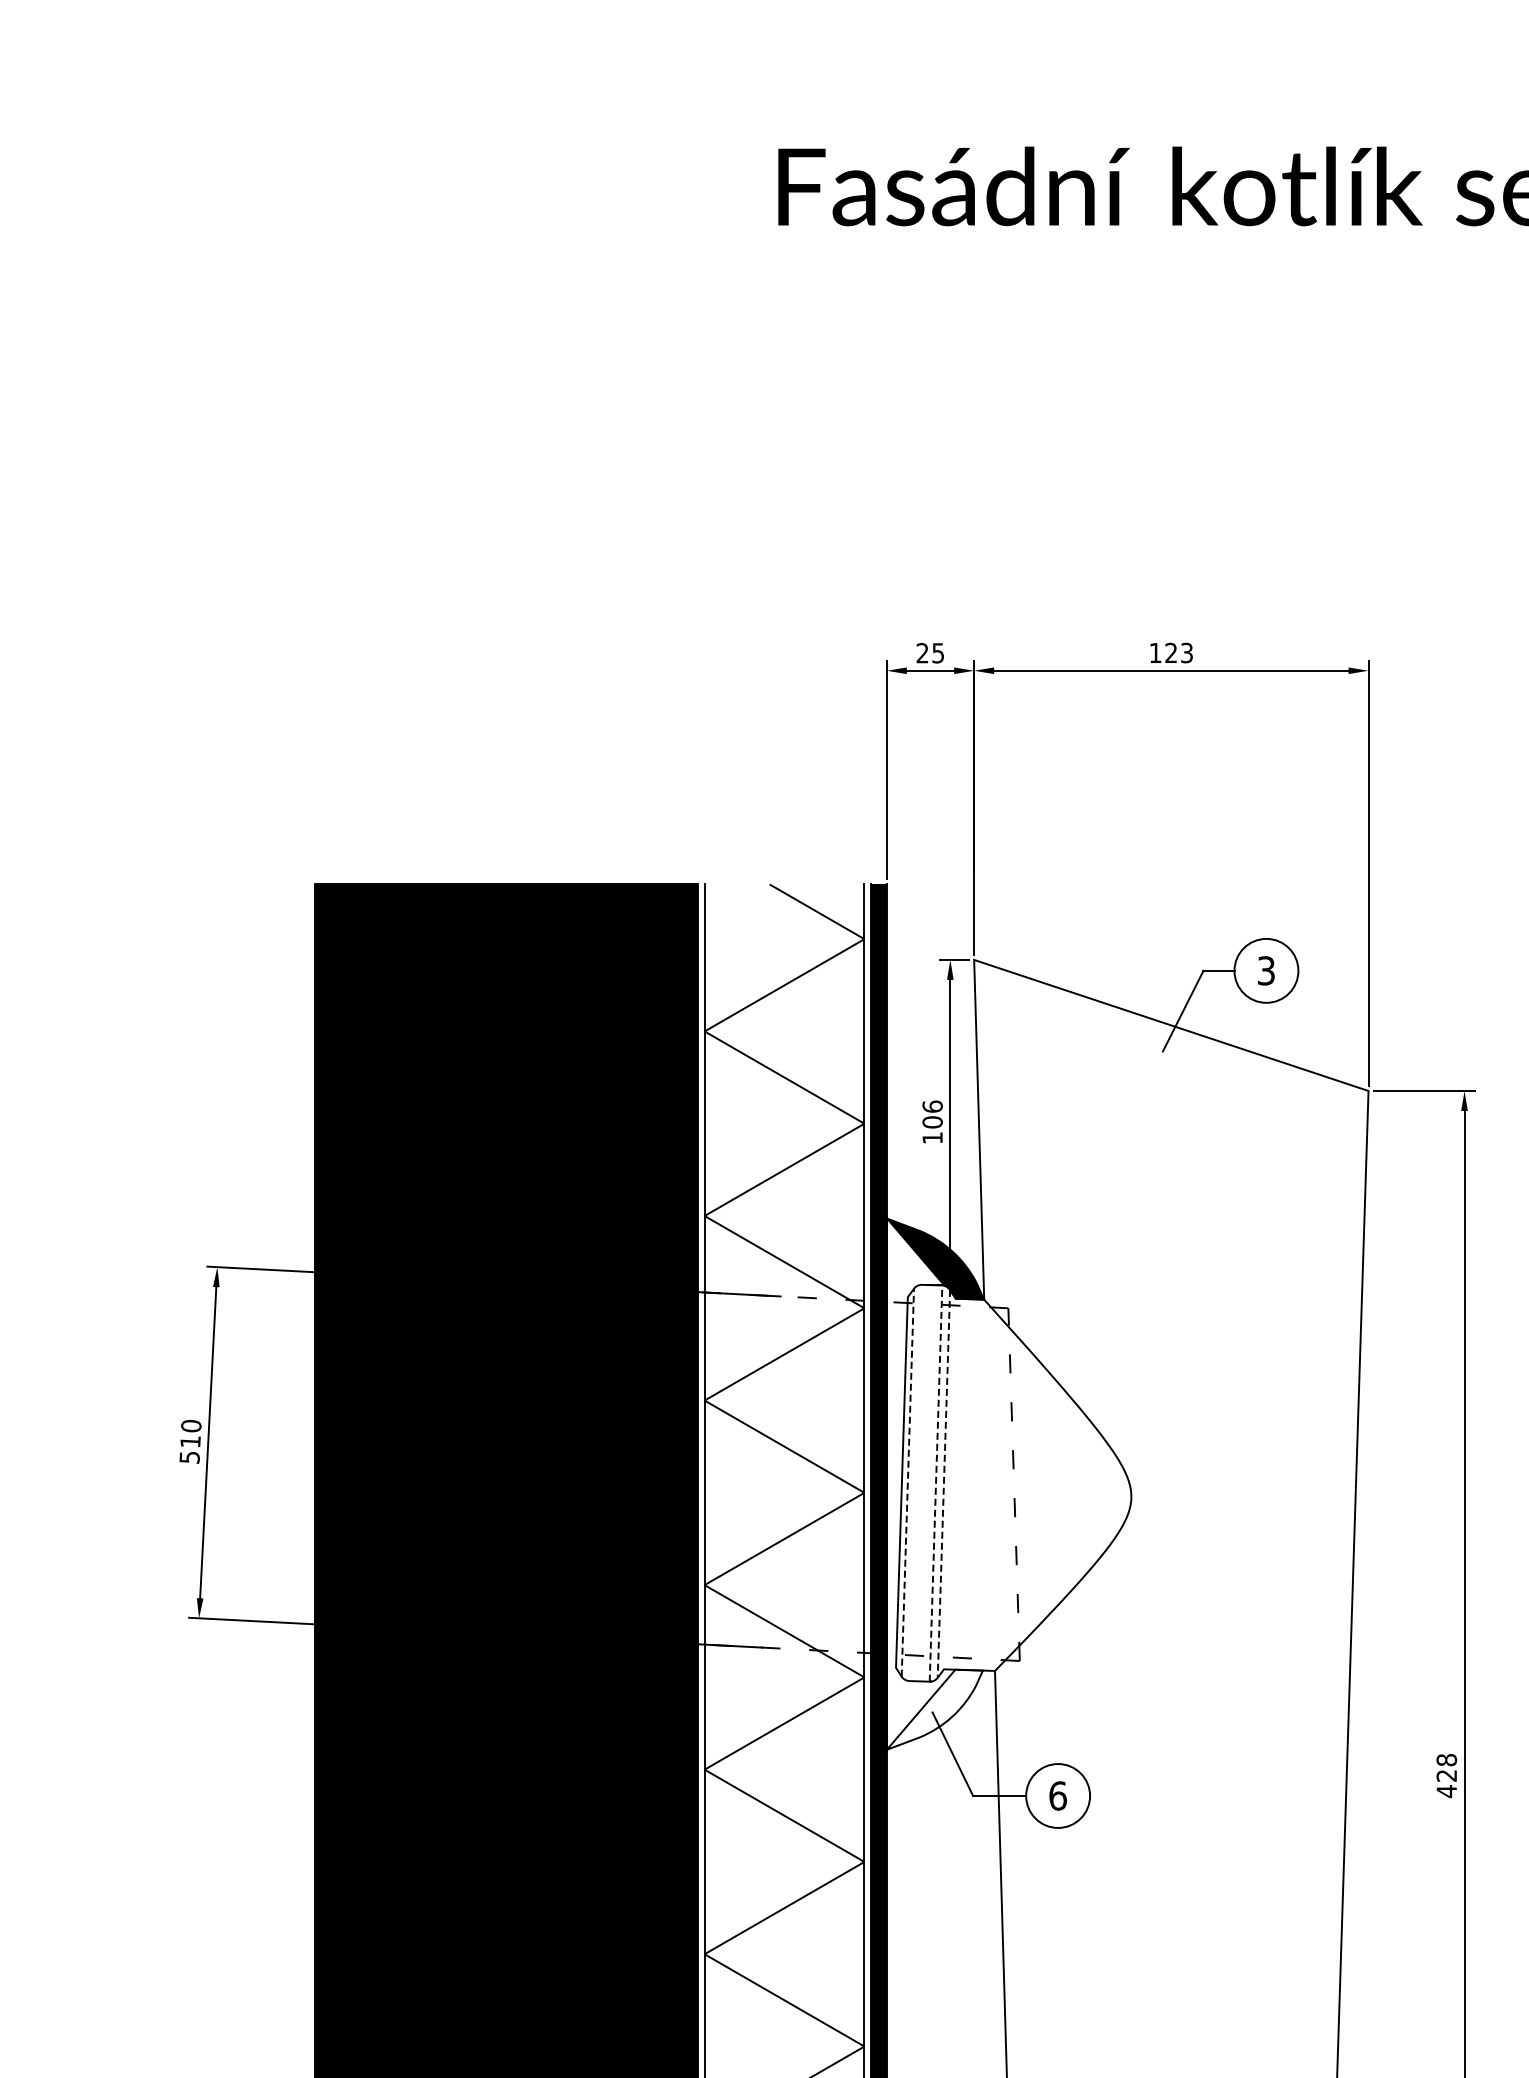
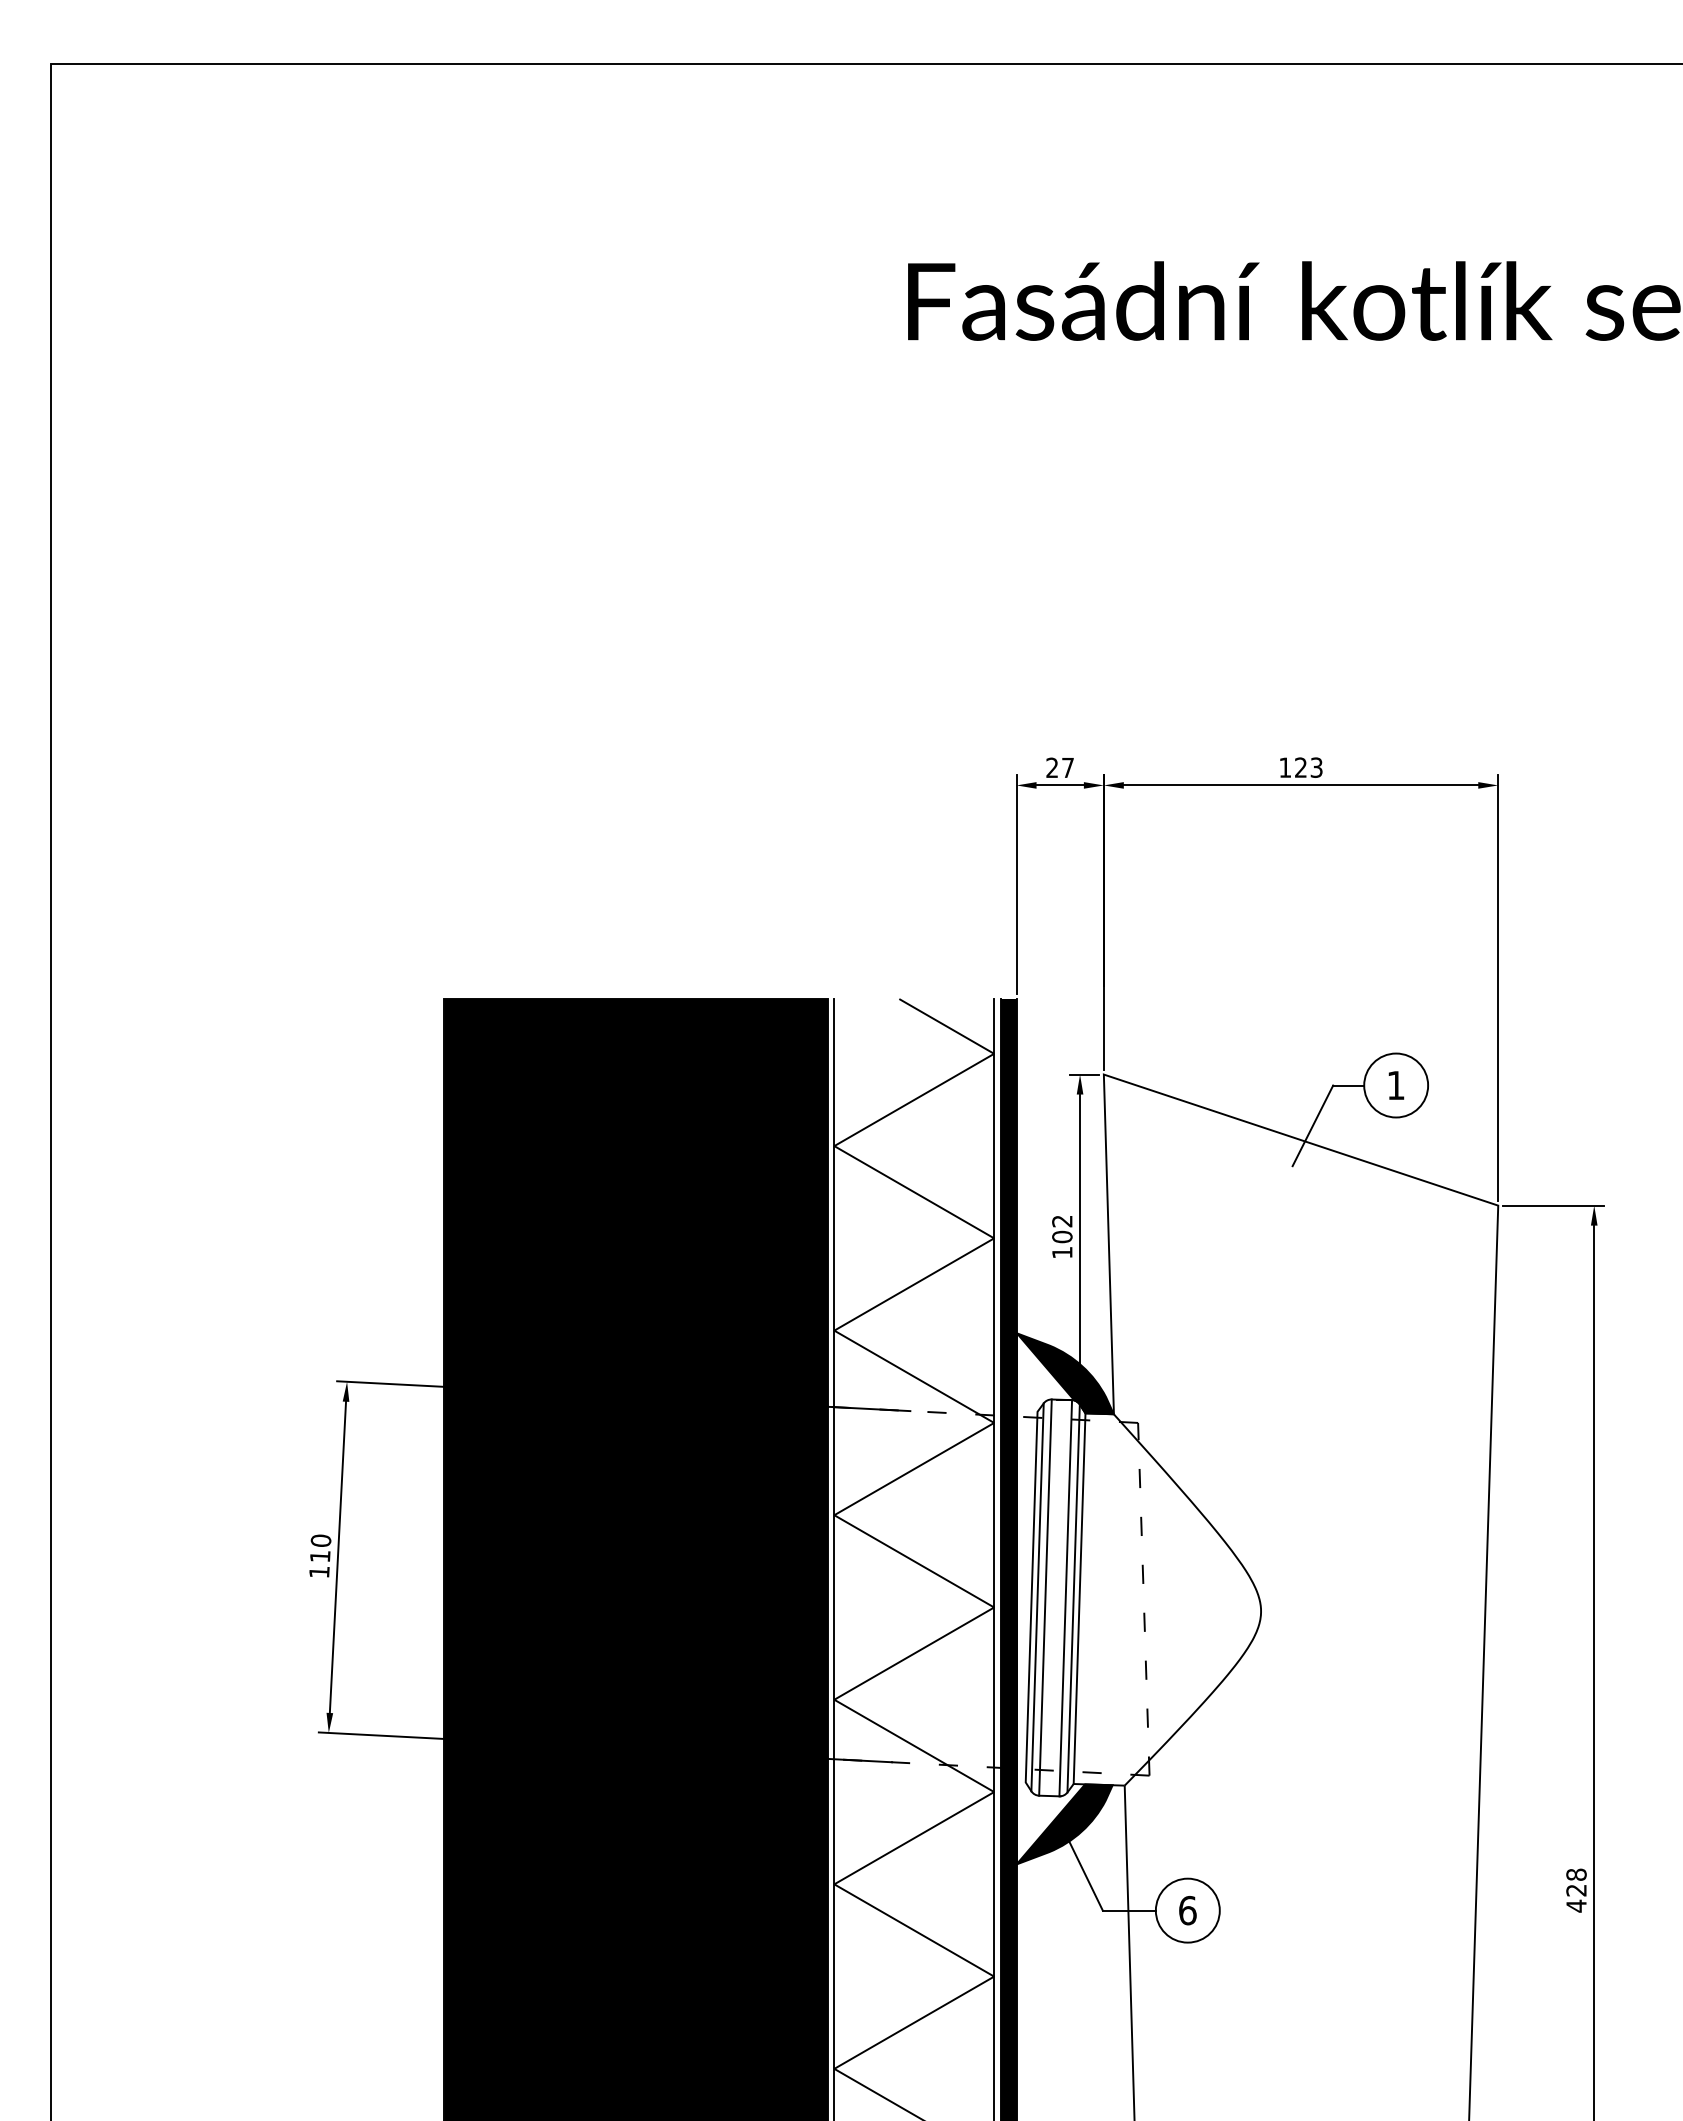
text: (937, 653) -> (1067, 768), 25 -> 27
text: (1265, 970) -> (1395, 1085), 3 -> 1
text: (932, 1106) -> (1062, 1221), 106 -> 102
text: (189, 1457) -> (319, 1572), 510 -> 110
line: (907, 1481) -> (1037, 1596), dashed -> solid
line: (915, 1482) -> (1045, 1597), added
line: (935, 1482) -> (1065, 1597), dashed -> solid
line: (943, 1483) -> (1073, 1598), dashed -> solid
line: (949, 1483) -> (1079, 1598), added
fill: (934, 1709) -> (1064, 1824), added

